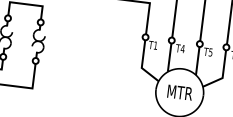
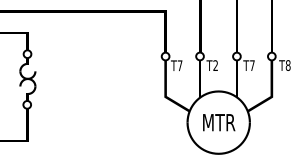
text: (155, 45) -> (179, 65), T1 -> T7
text: (182, 48) -> (215, 65), T4 -> T2
text: (210, 52) -> (252, 65), T5 -> T7

